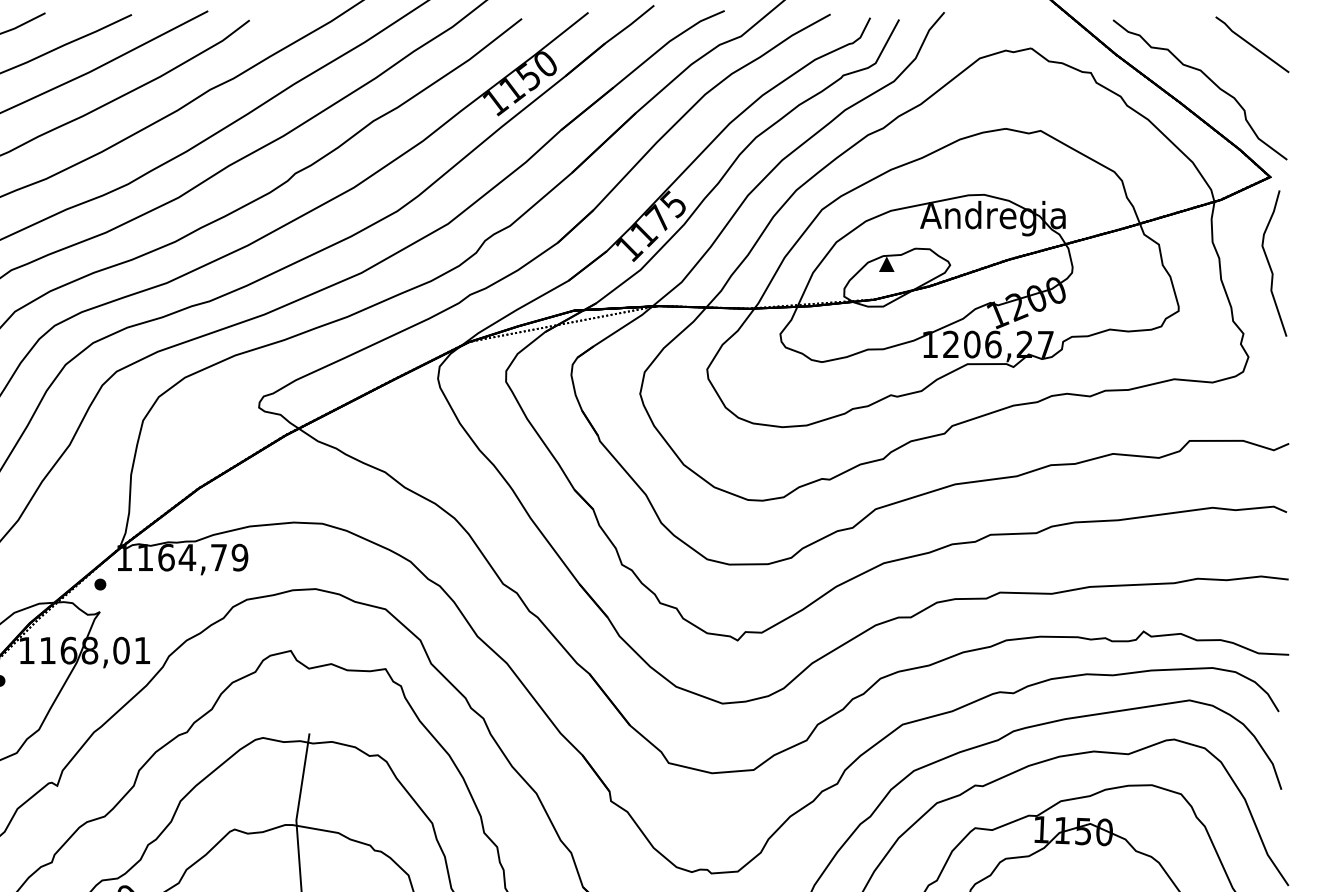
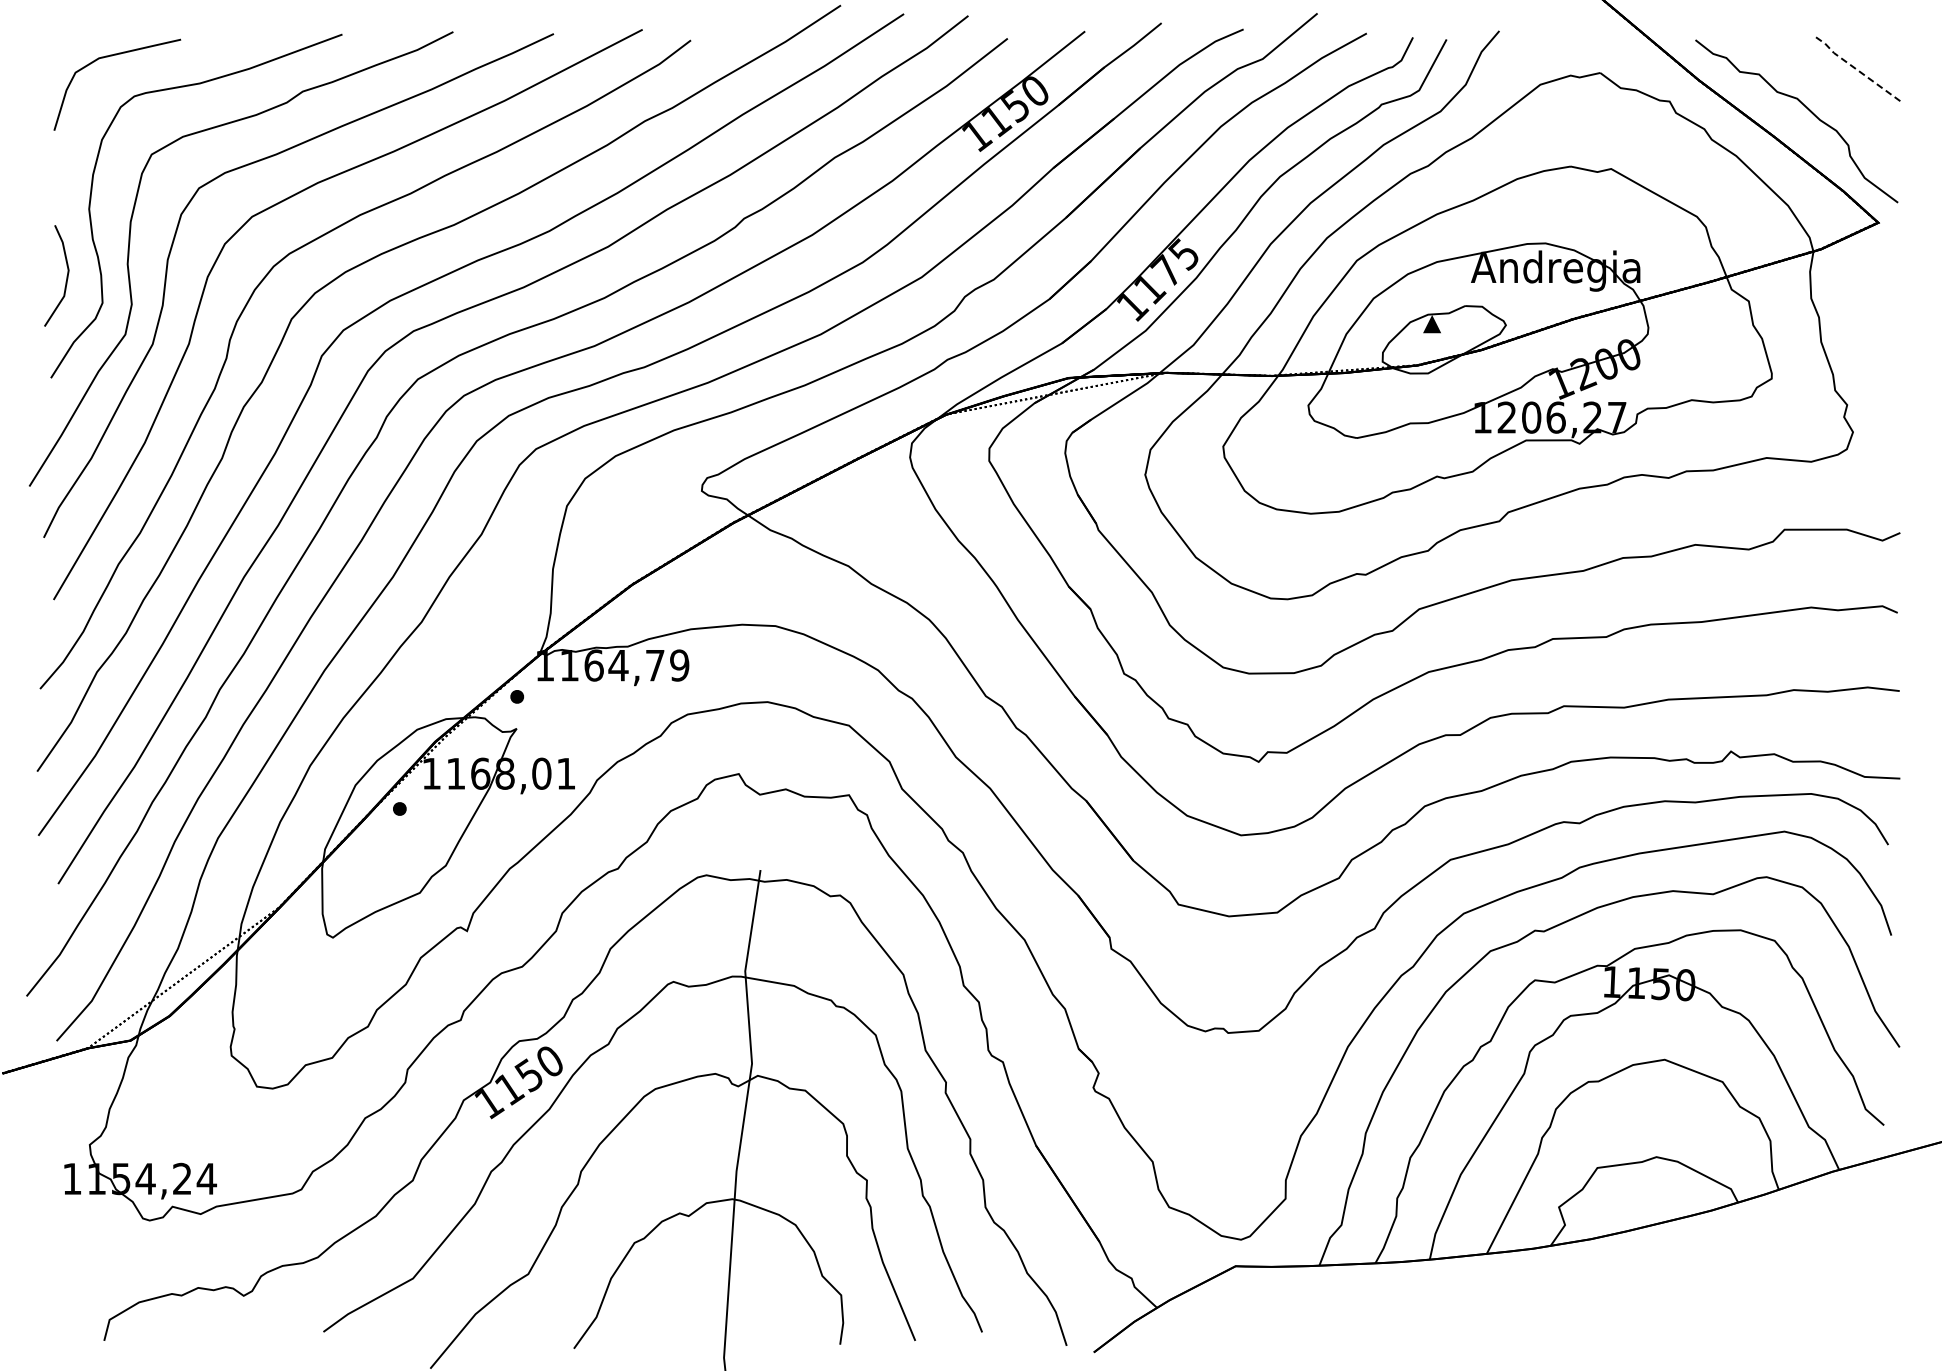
line: (1250, 44) -> (1855, 68), solid -> dashed
curve: (1270, 264) -> (1878, 324), removed

